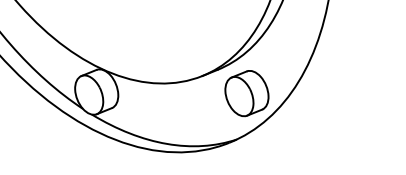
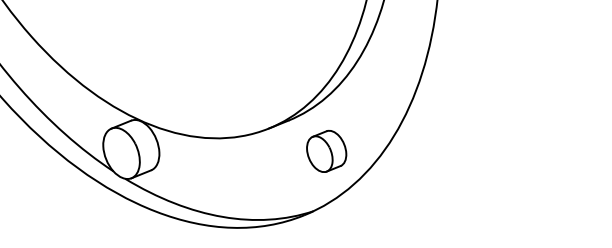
part: (246, 93) -> (326, 151), size x0.7

